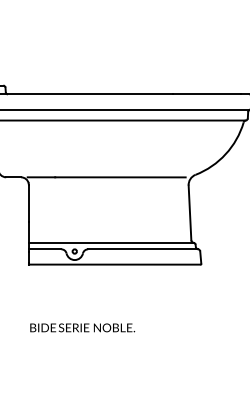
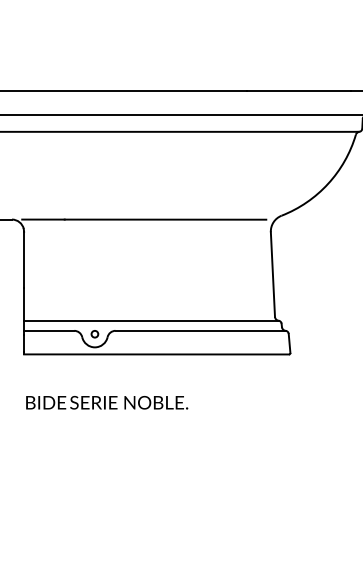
text: (82, 327) -> (106, 402), moved

